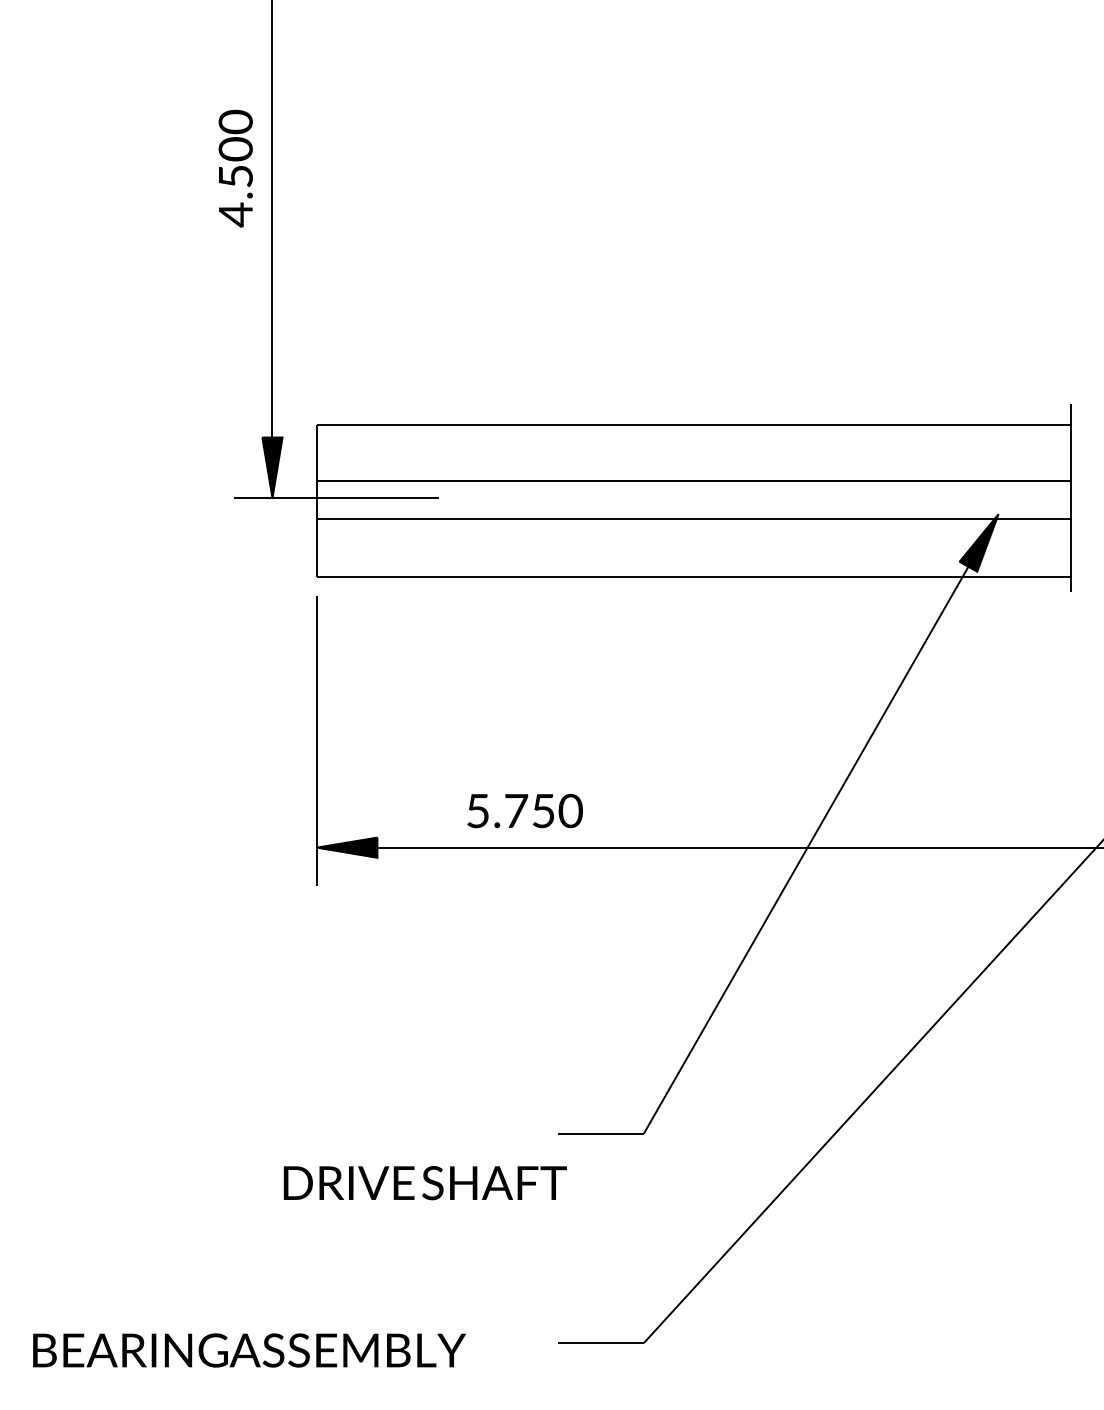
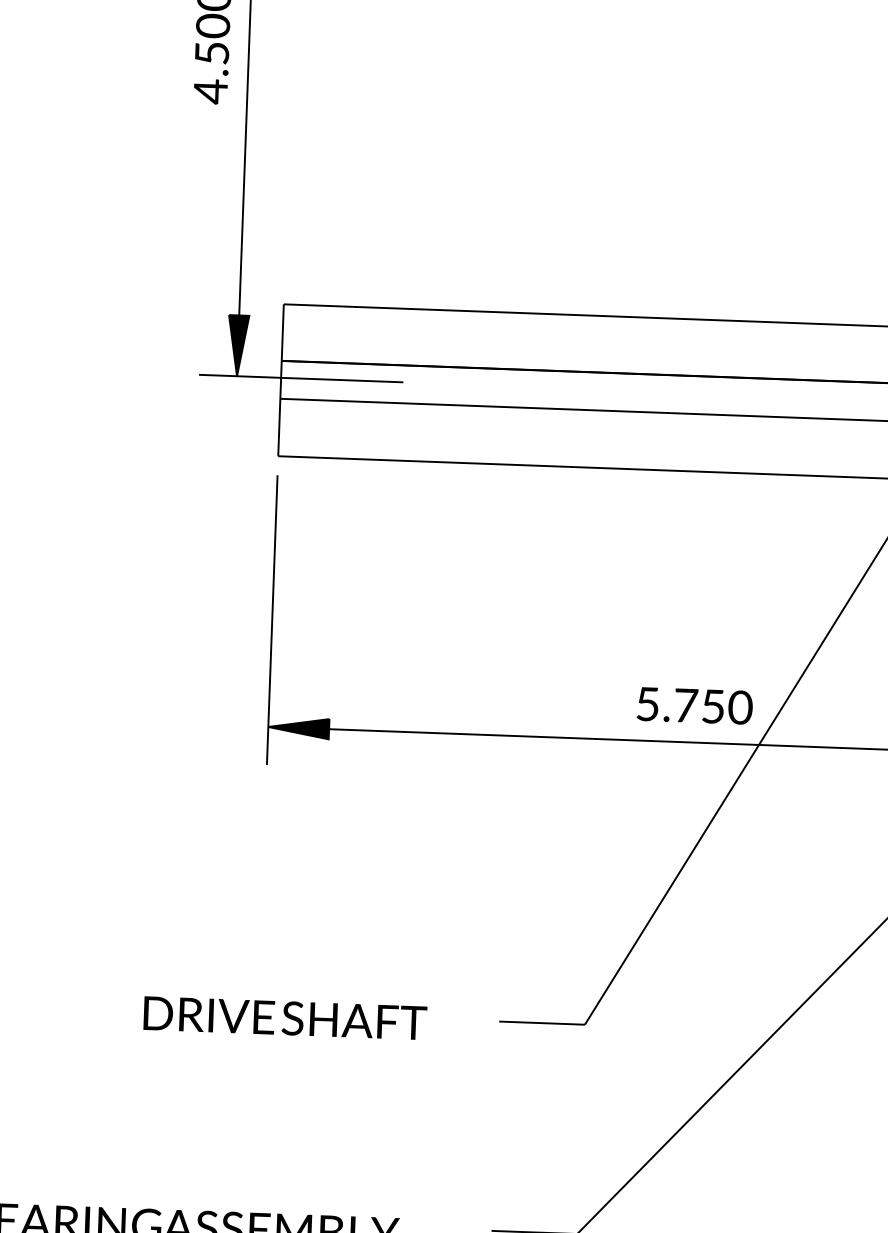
text: (524, 810) -> (694, 705), moved
text: (424, 1183) -> (284, 1018), moved

